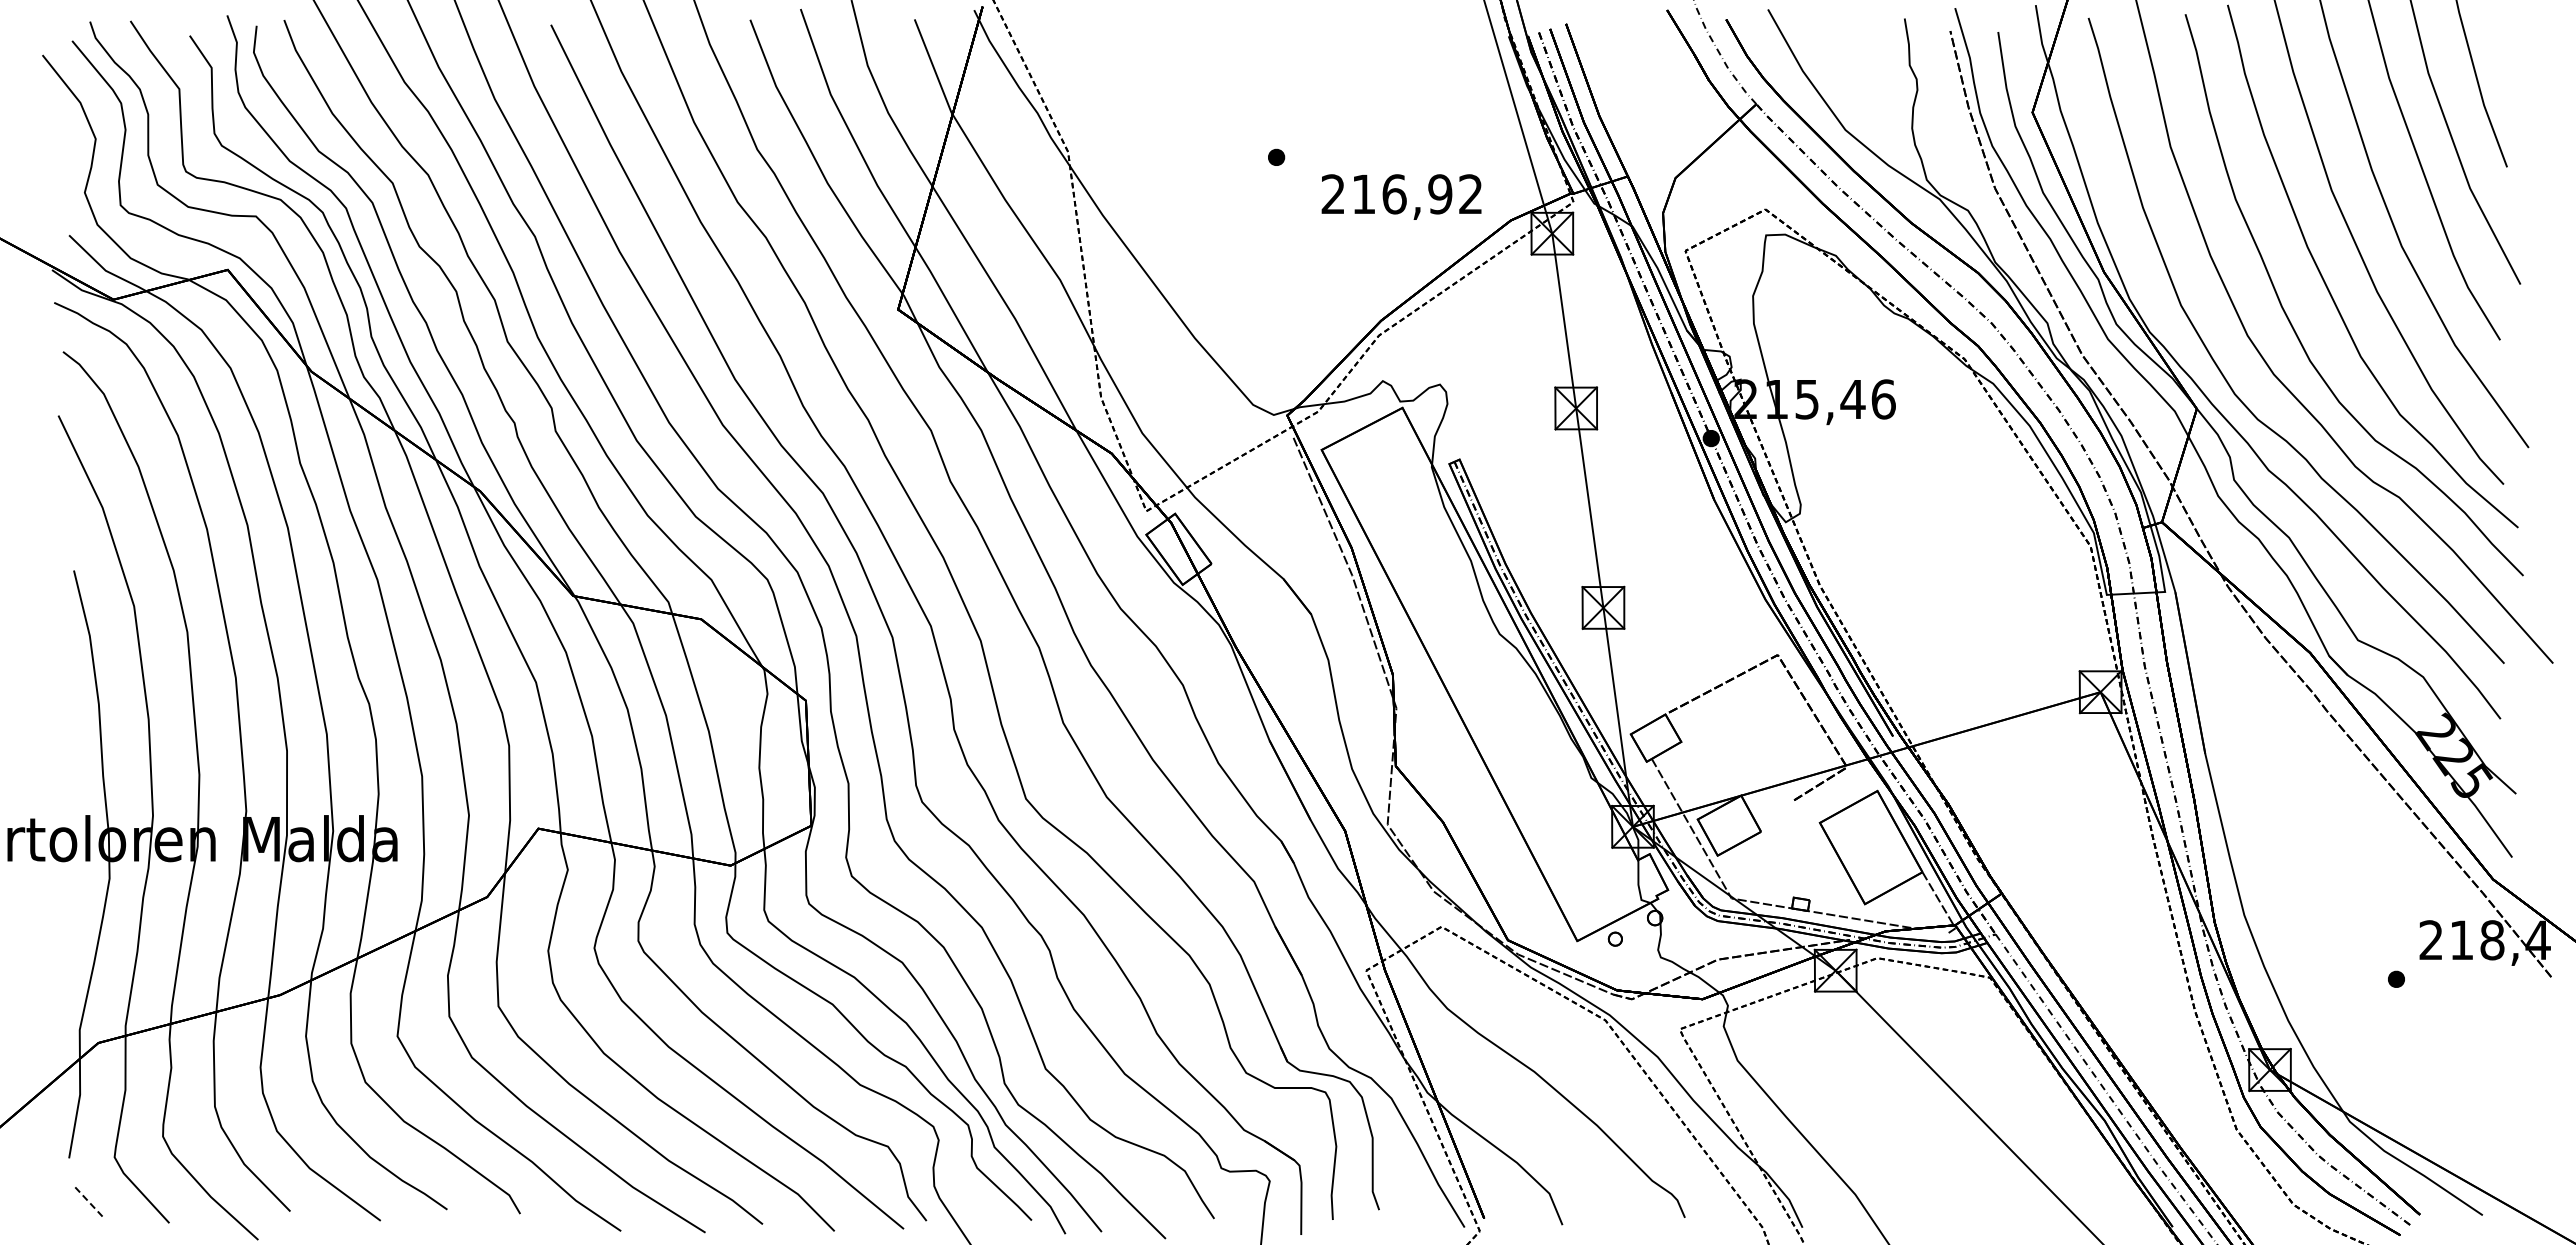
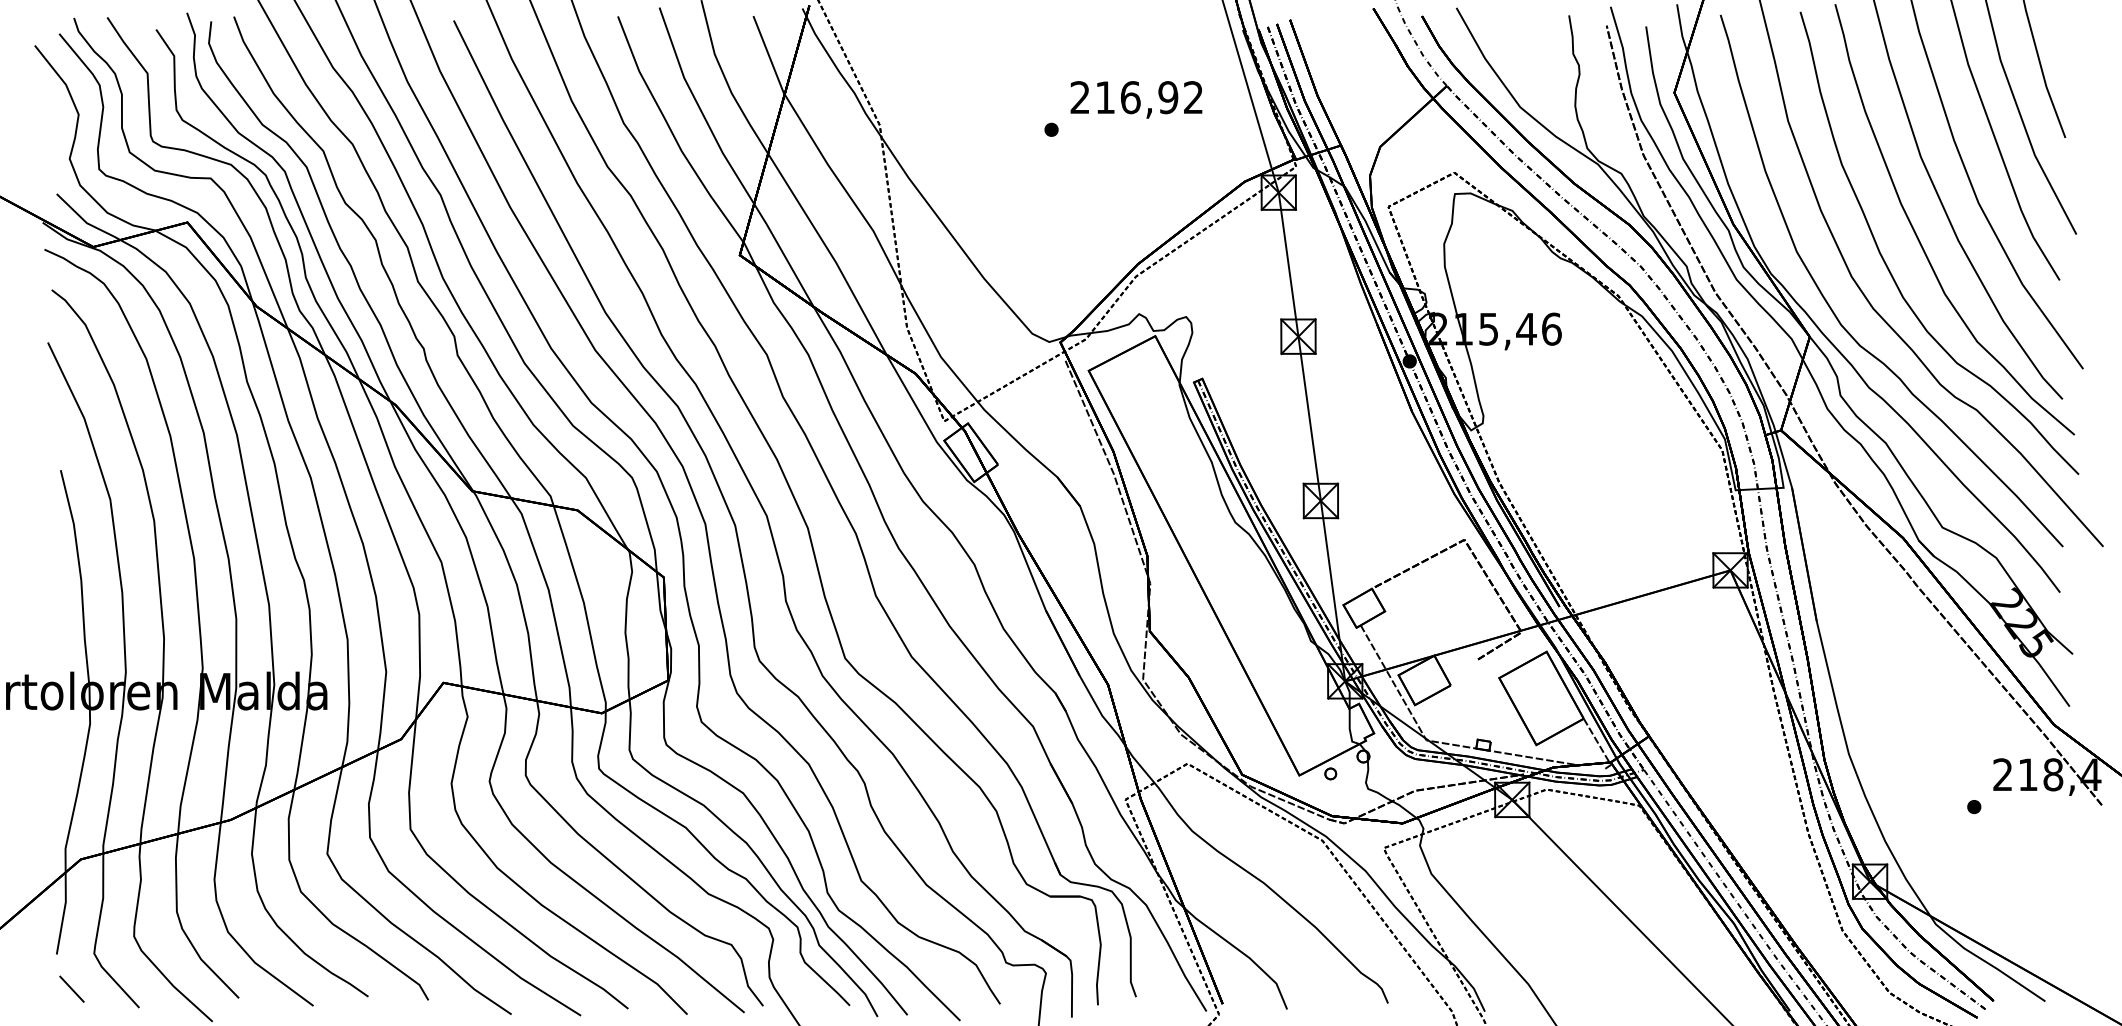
text: (1401, 196) -> (1136, 99), moved
line: (87, 1200) -> (71, 989), dashed -> solid

